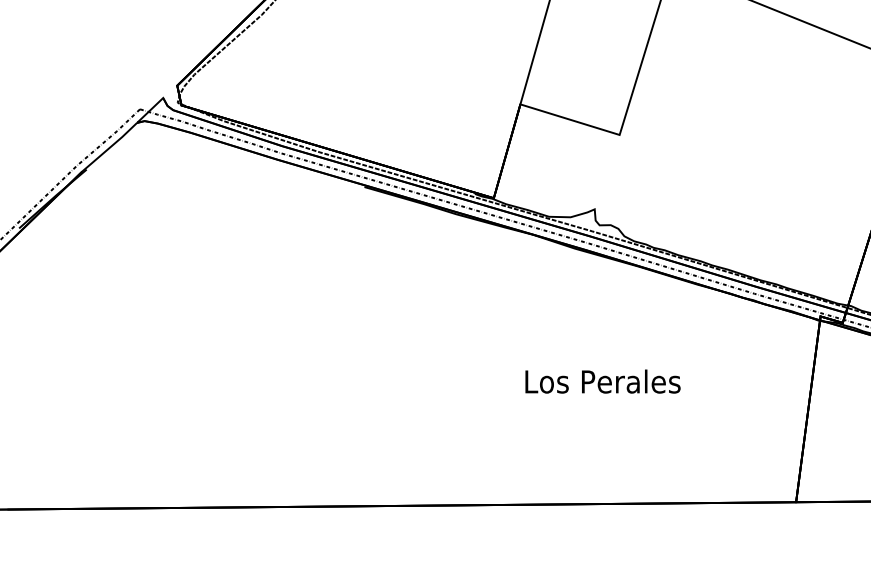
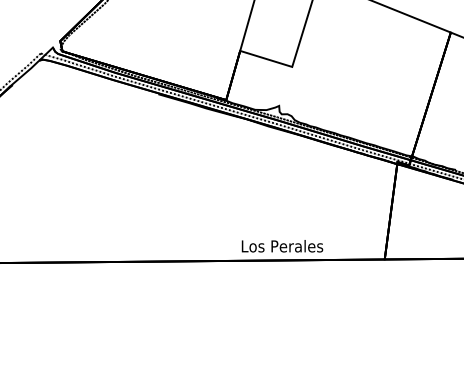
text: (602, 382) -> (282, 246), moved

